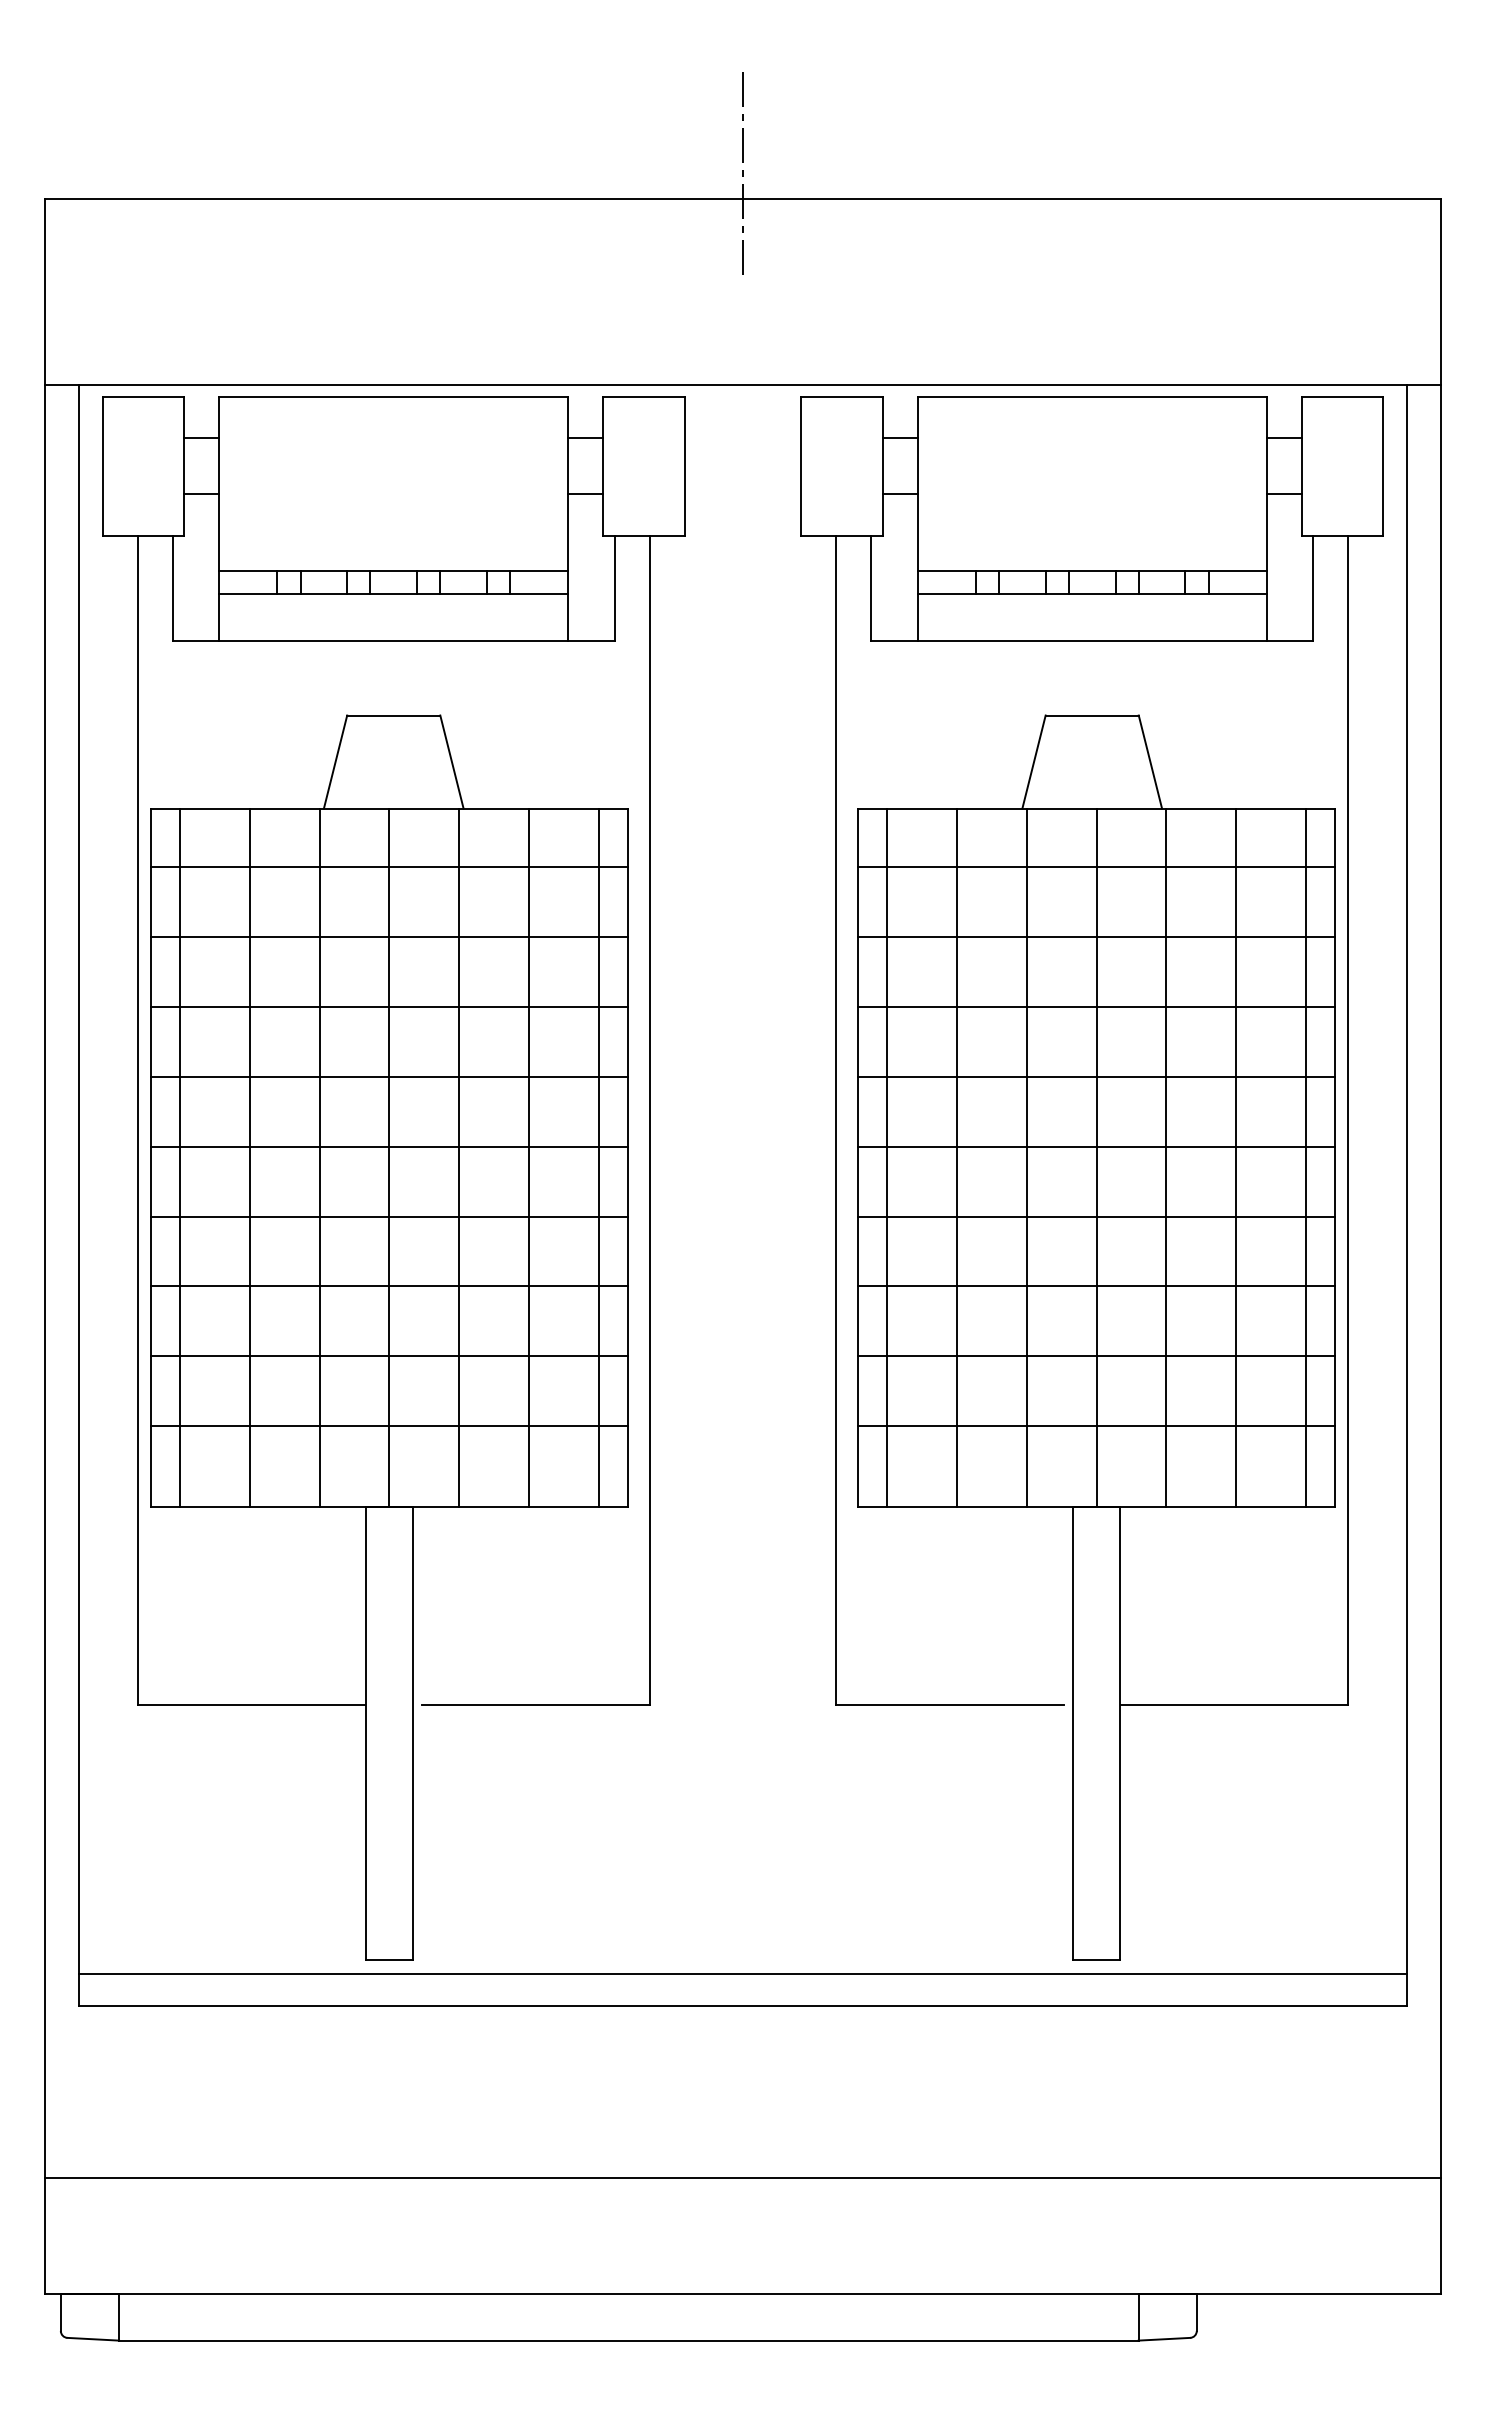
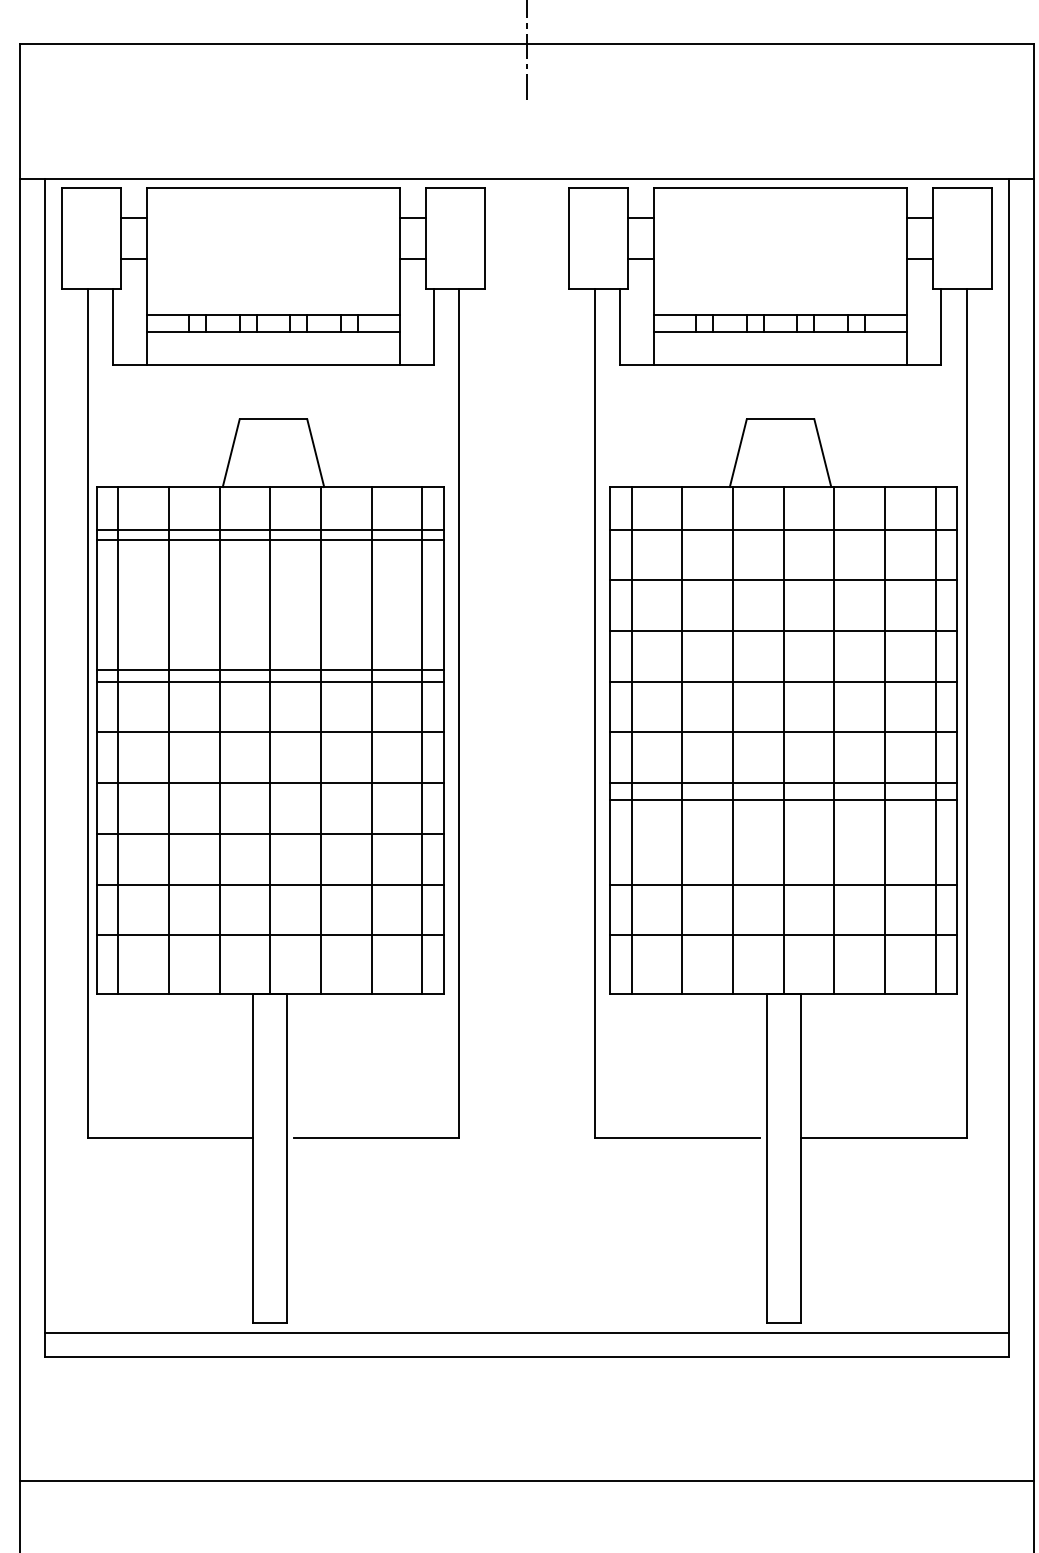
line: (389, 937) -> (270, 540), moved
line: (389, 1007) -> (270, 669), moved
line: (1096, 1286) -> (783, 799), moved

